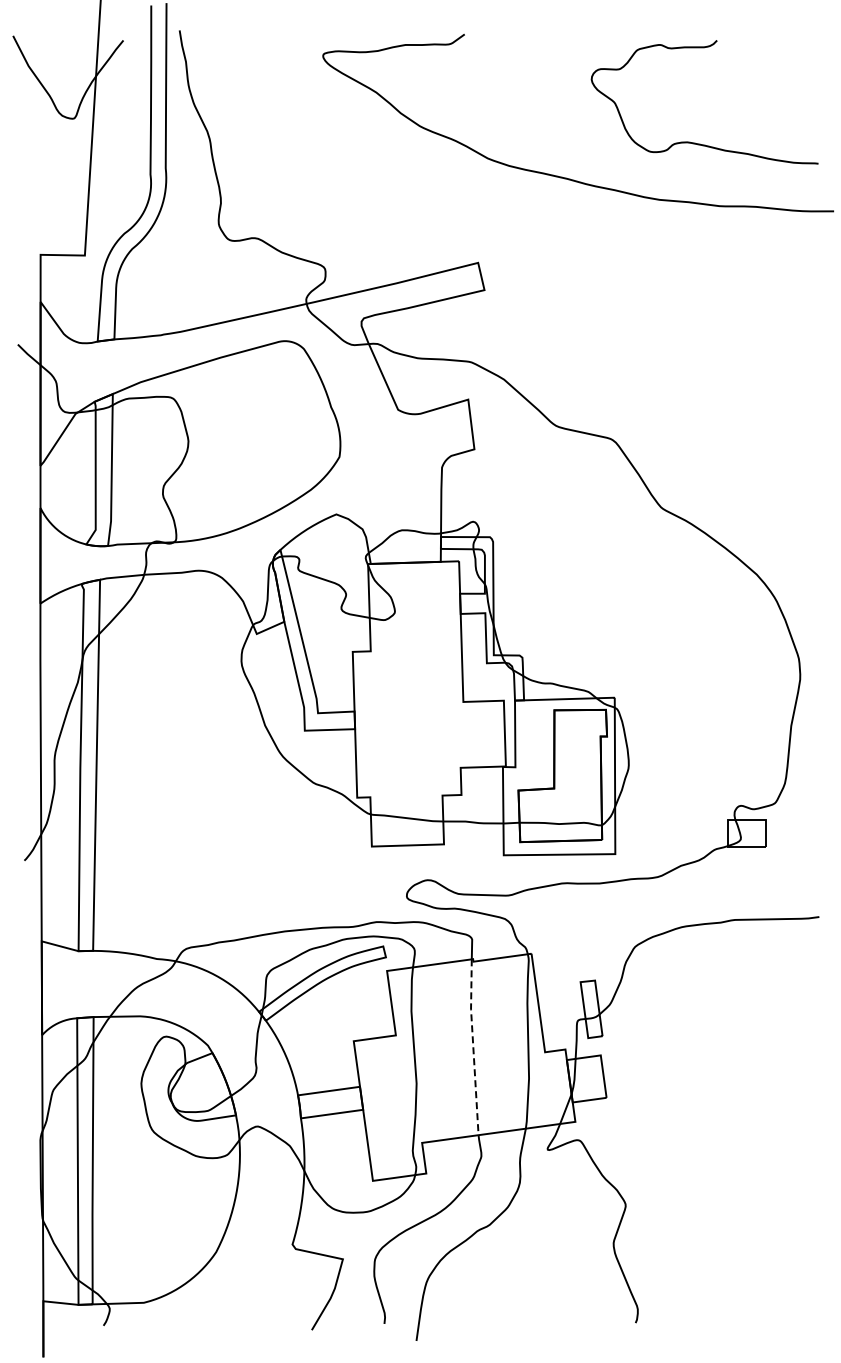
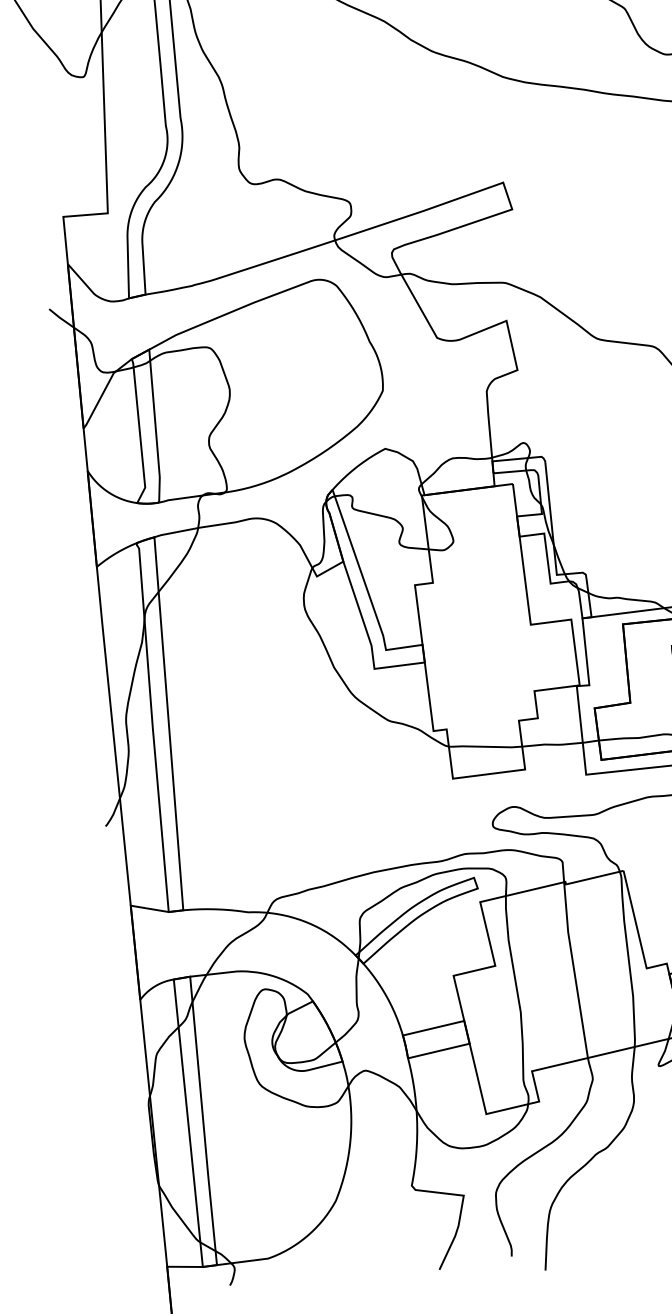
line: (473, 1046) -> (574, 969), dashed -> solid

